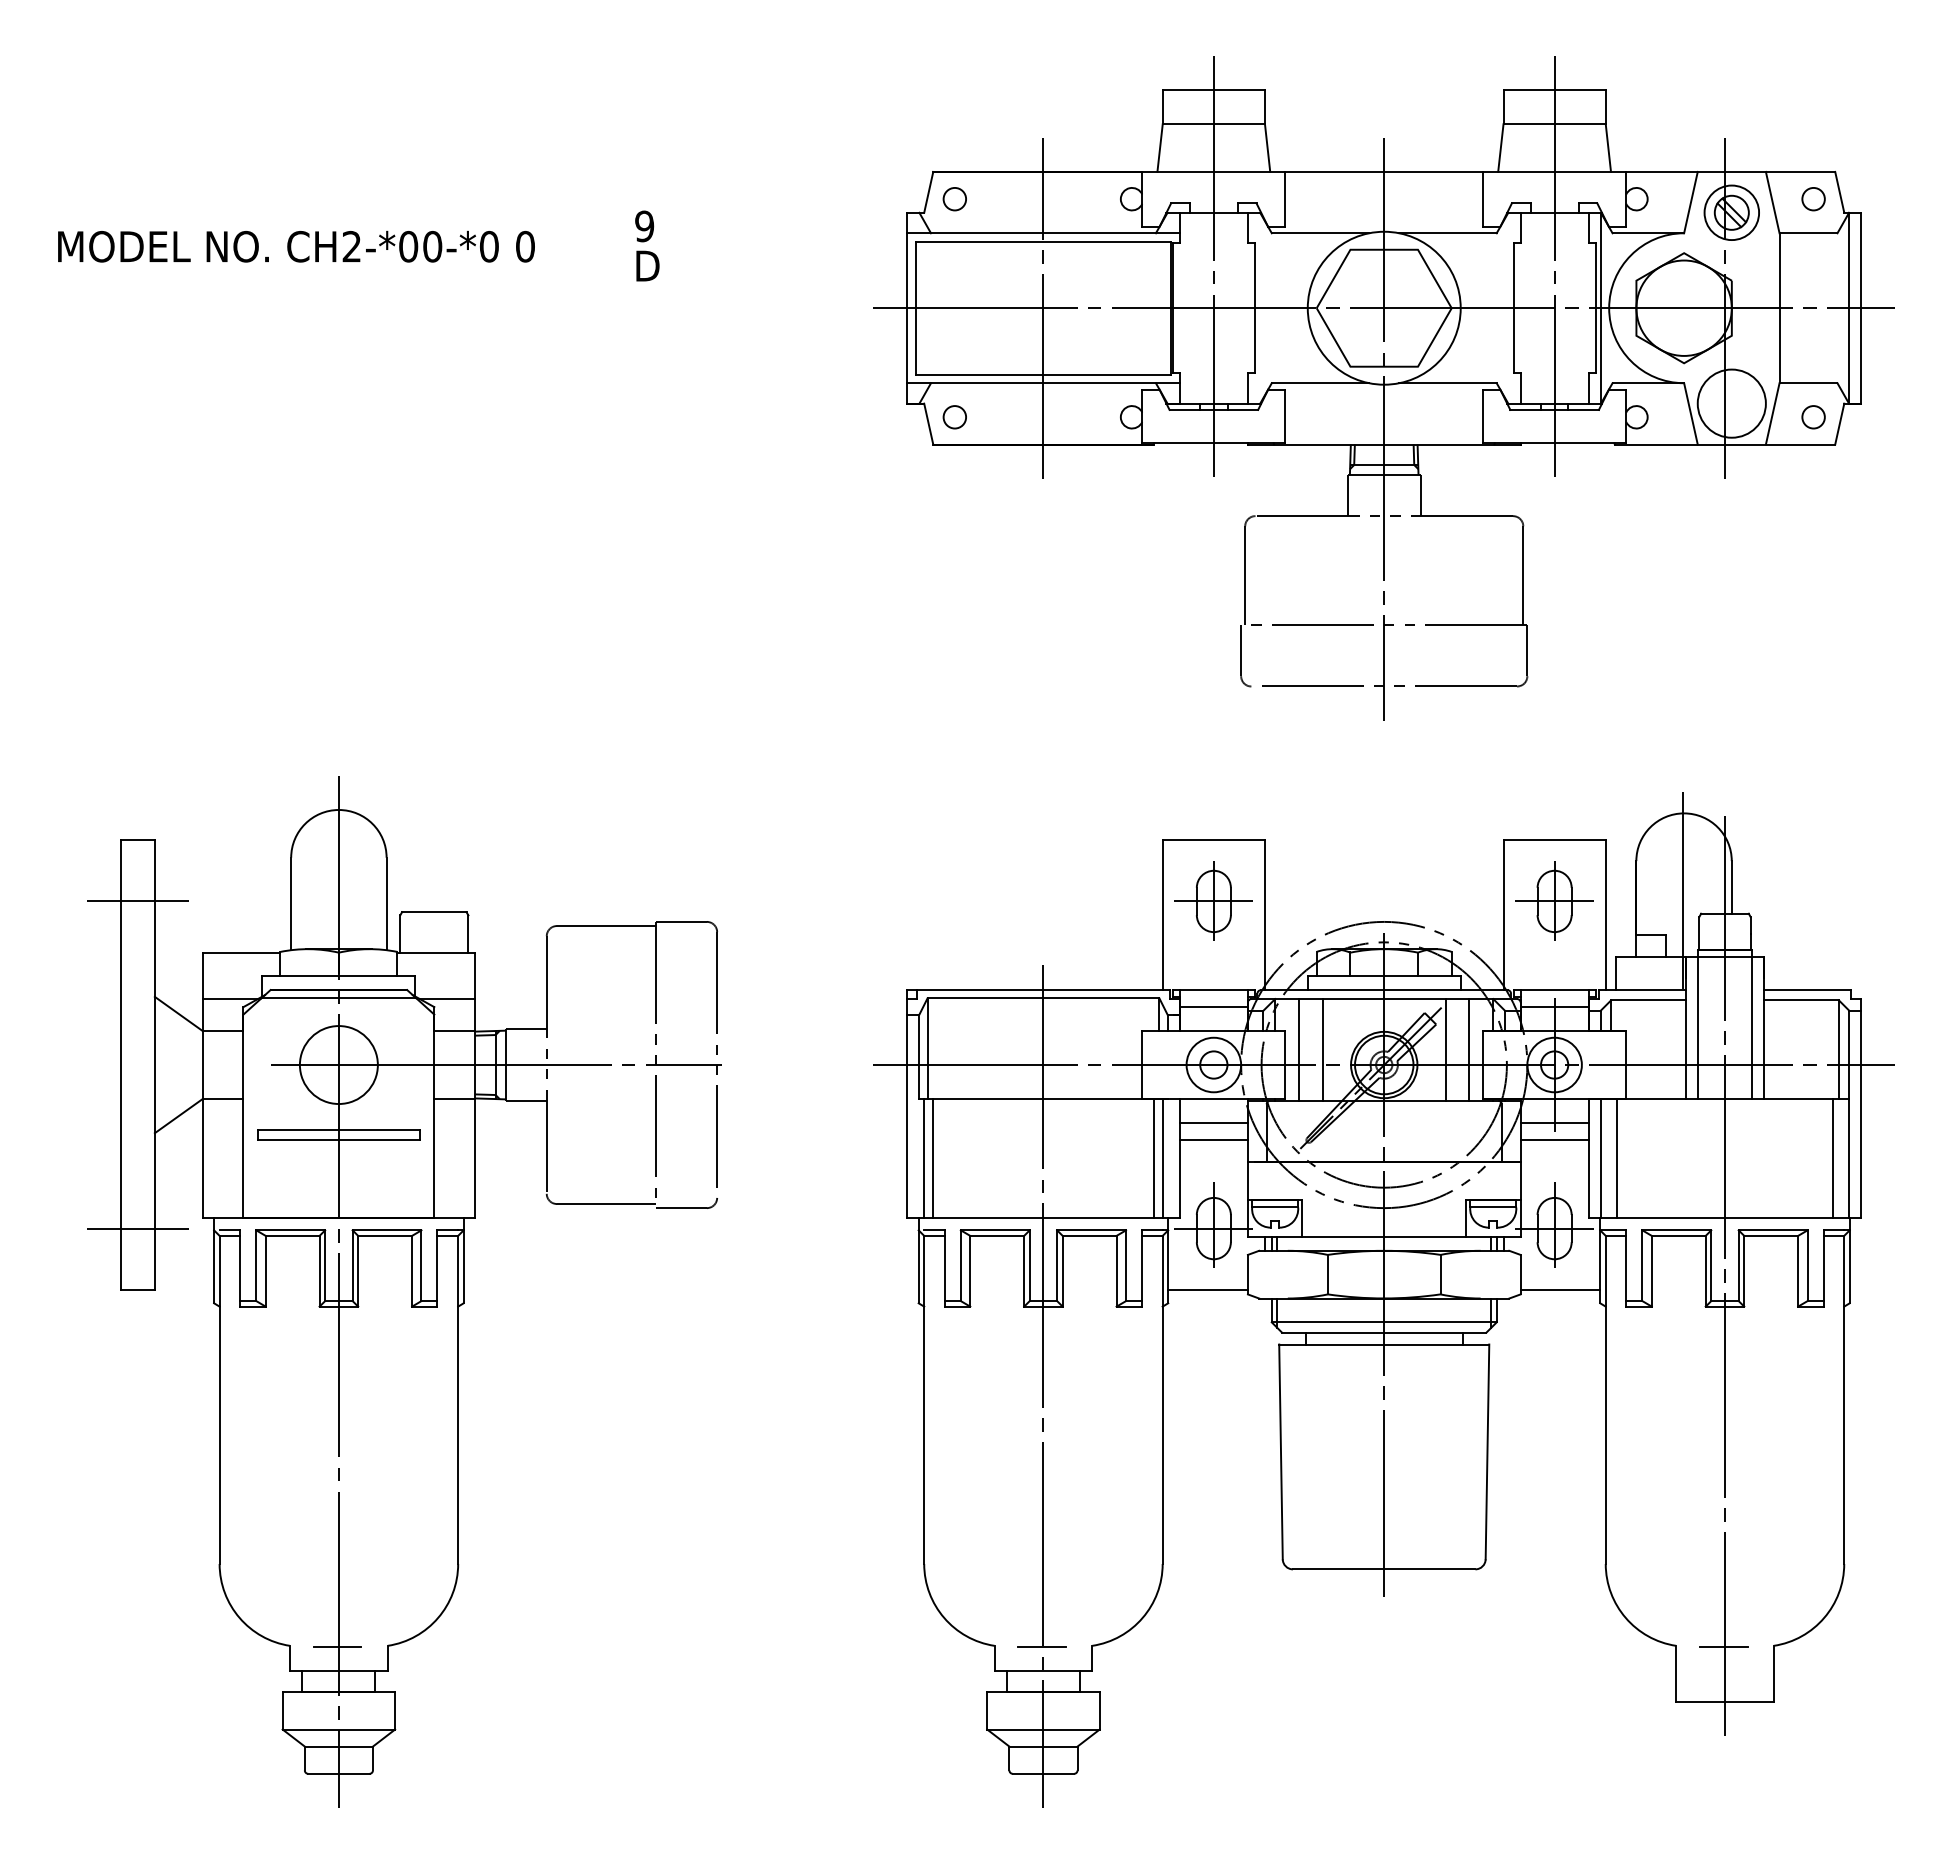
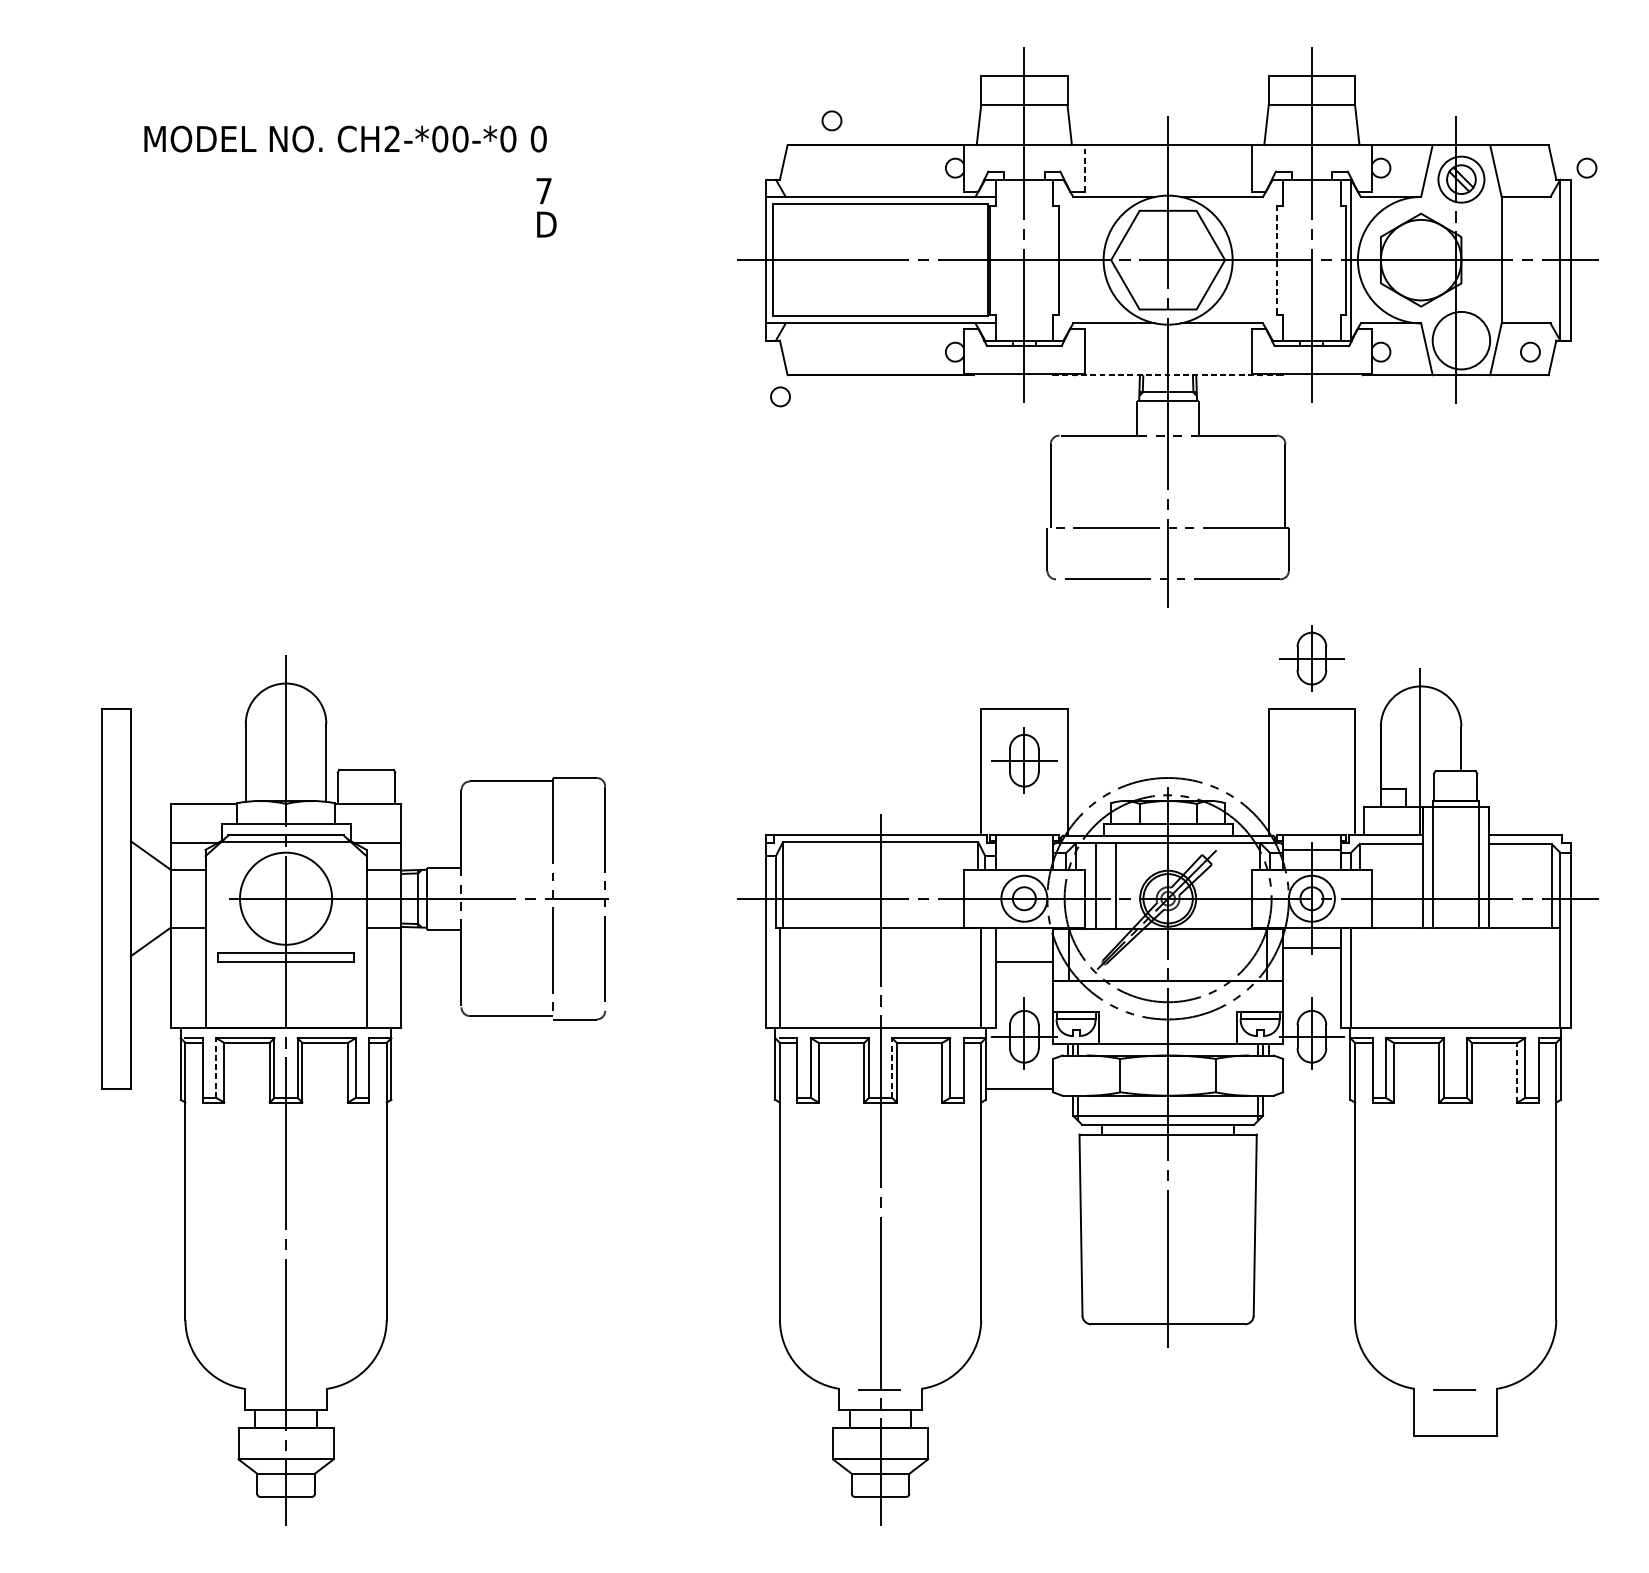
circle: (954, 199) -> (831, 121), moved
line: (1285, 199) -> (1084, 168), solid -> dashed
circle: (1813, 199) -> (1586, 168), moved
text: (644, 226) -> (543, 191), 9 -> 7
text: (296, 246) -> (345, 138), moved
line: (1043, 307) -> (880, 259), removed
line: (1513, 308) -> (1277, 260), solid -> dashed
circle: (954, 417) -> (780, 397), moved
line: (1384, 444) -> (1168, 375), solid -> dashed
part: (1554, 900) -> (1311, 657), moved
line: (137, 901) -> (116, 760), removed
line: (1213, 1007) -> (1024, 850), removed
line: (1445, 1049) -> (1219, 885), removed
line: (1469, 1049) -> (1240, 885), removed
circle: (338, 1065) -> (285, 899), size x1.4
line: (1213, 1122) -> (1024, 947), removed
line: (1554, 1140) -> (1311, 962), removed
line: (933, 1158) -> (787, 977), removed
line: (1153, 1158) -> (973, 977), removed
line: (1617, 1158) -> (1364, 977), removed
line: (1832, 1158) -> (1546, 977), removed
line: (137, 1228) -> (116, 1036), removed
line: (256, 1265) -> (216, 1067), solid -> dashed
line: (1057, 1265) -> (892, 1067), solid -> dashed
line: (1798, 1270) -> (1517, 1072), solid -> dashed
line: (1725, 1272) -> (1456, 1073), removed
line: (1560, 1289) -> (1316, 1088), removed
line: (337, 1646) -> (284, 1389), removed

